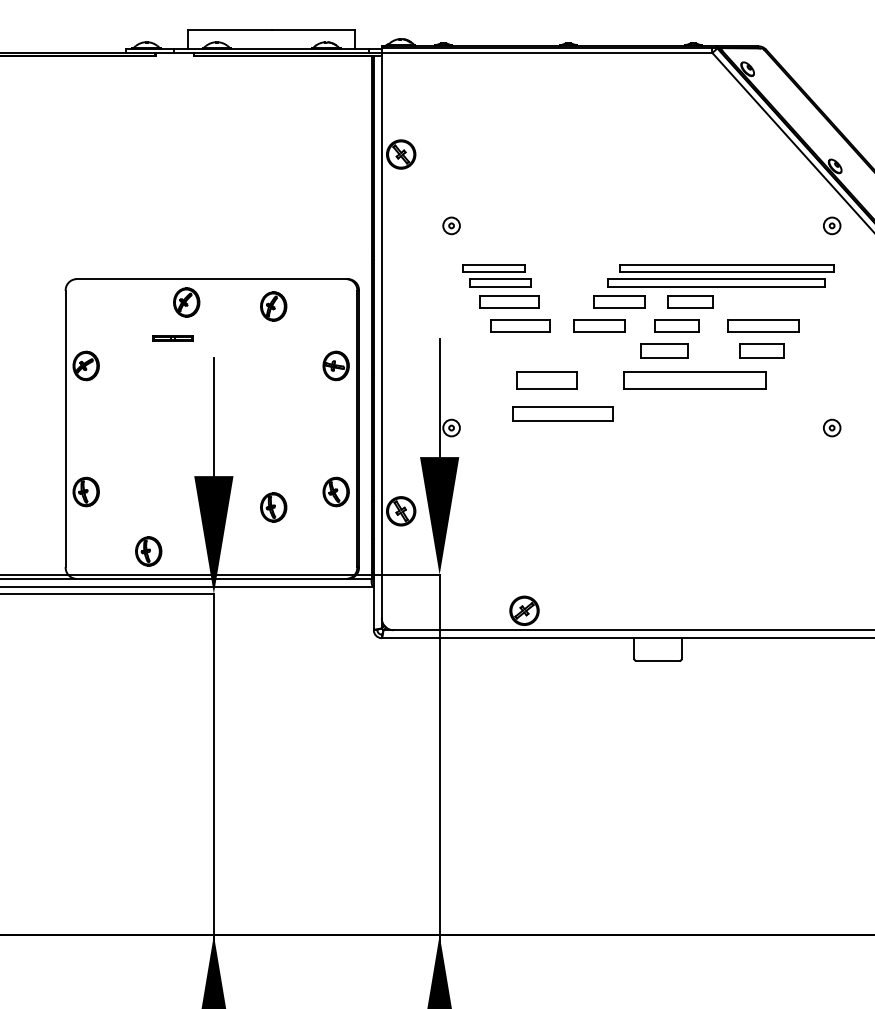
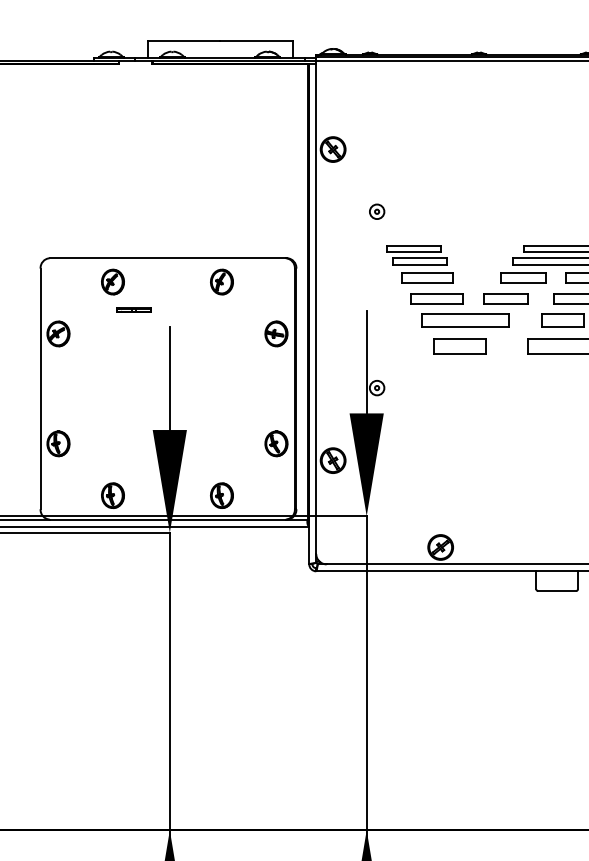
part: (186, 302) -> (112, 282), moved
part: (562, 413) -> (465, 320), moved
part: (273, 507) -> (221, 495), moved

